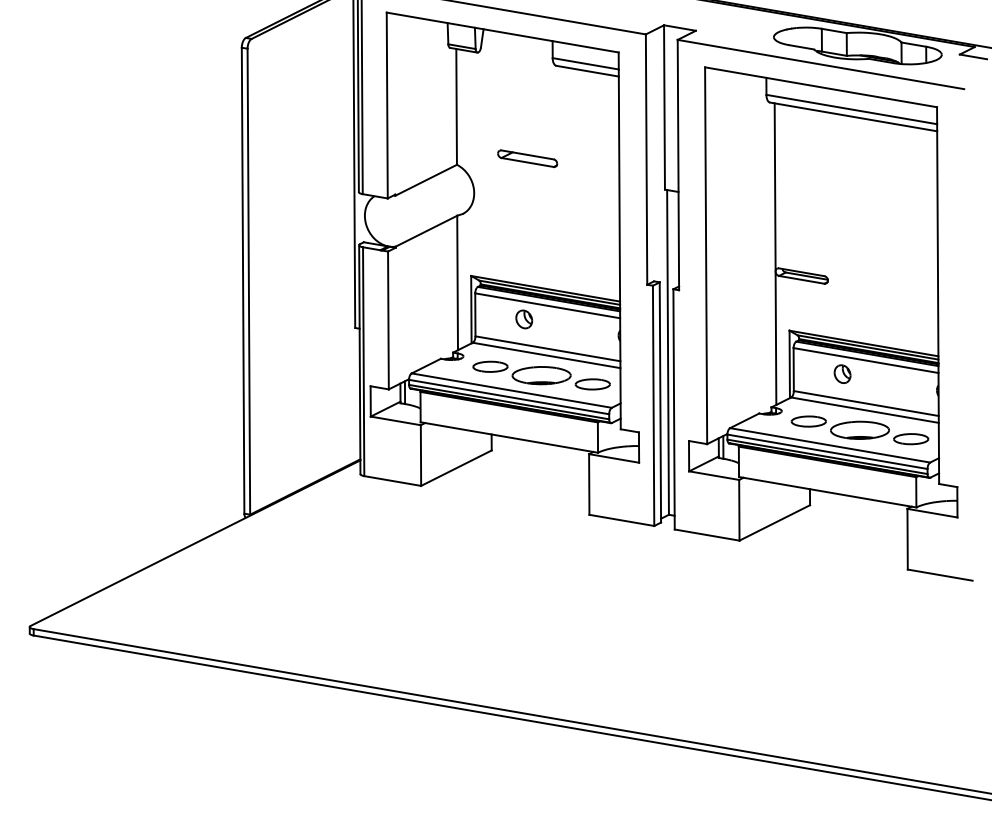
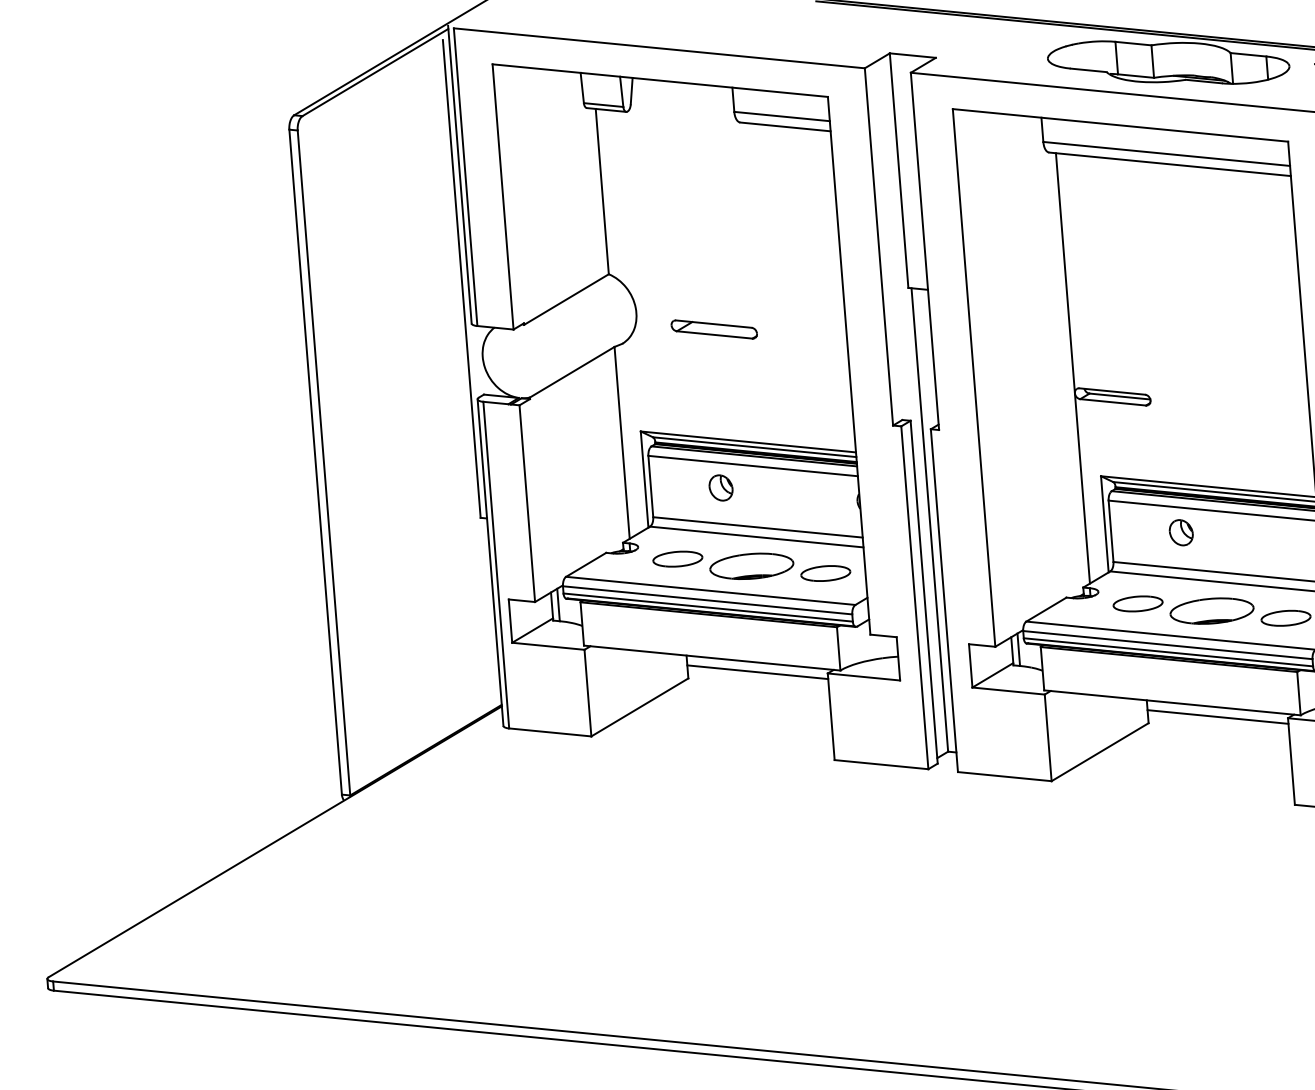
part: (527, 158) -> (714, 329), moved
line: (540, 449) -> (757, 671), added
line: (858, 504) -> (1217, 717), added

